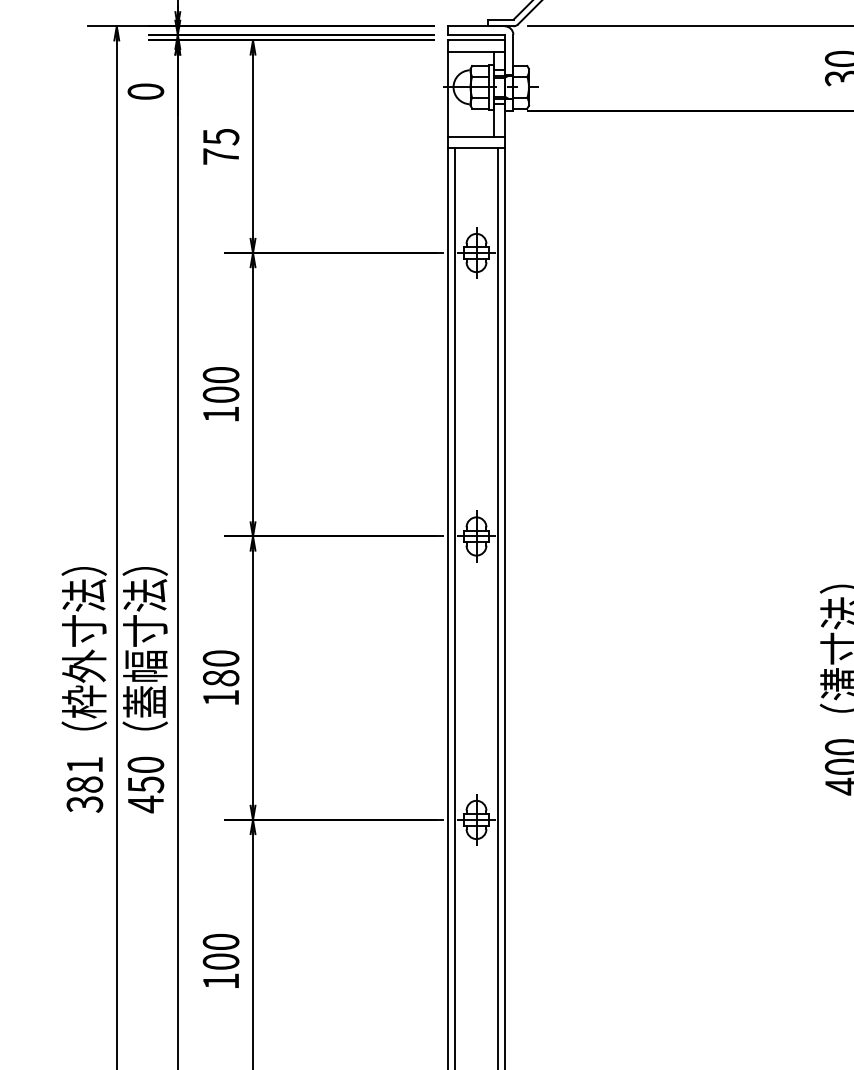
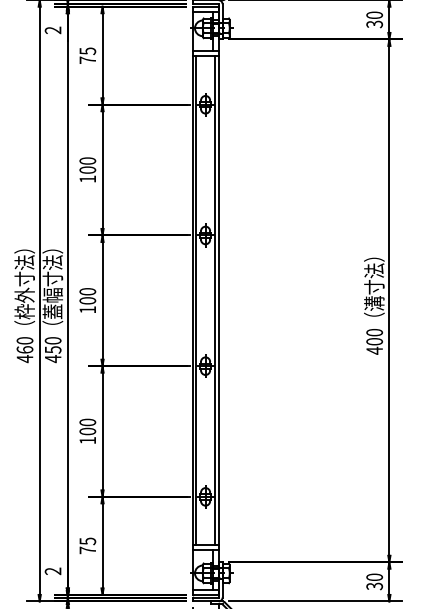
text: (144, 91) -> (52, 30), 0 -> 2
text: (220, 677) -> (87, 300), 180 -> 100
text: (83, 785) -> (24, 350), 381 -> 460

